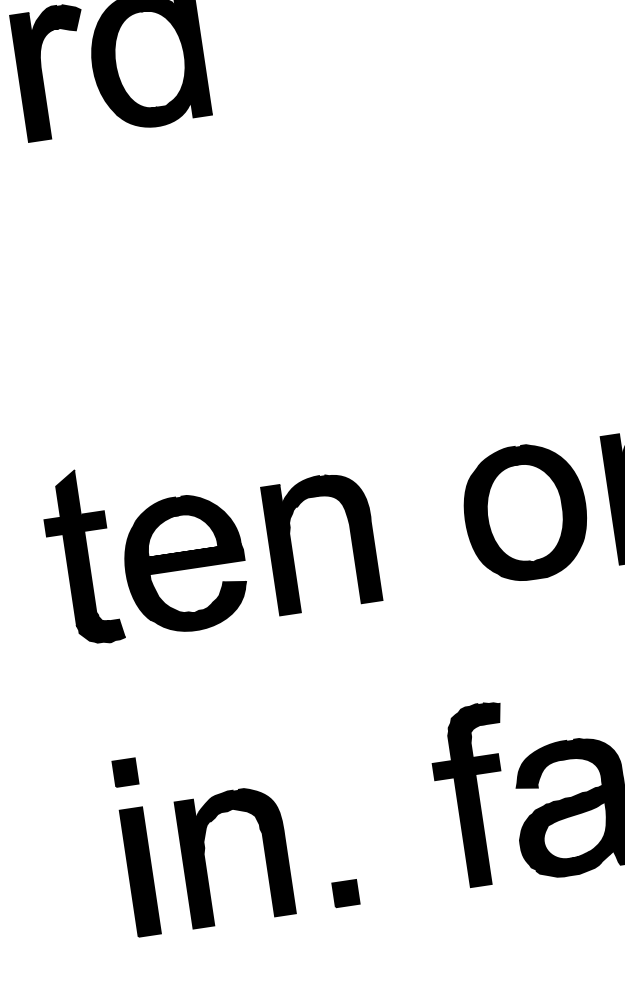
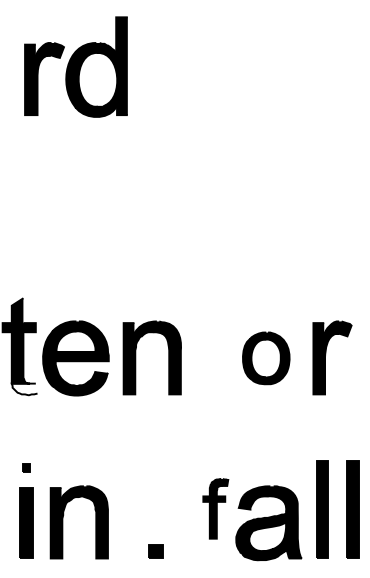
part: (526, 512) -> (266, 358), size x0.7
fill: (101, 633) -> (24, 389), removed
part: (125, 772) -> (26, 467), size x0.6
part: (474, 795) -> (215, 508), size x0.6
part: (345, 893) -> (155, 551), moved

